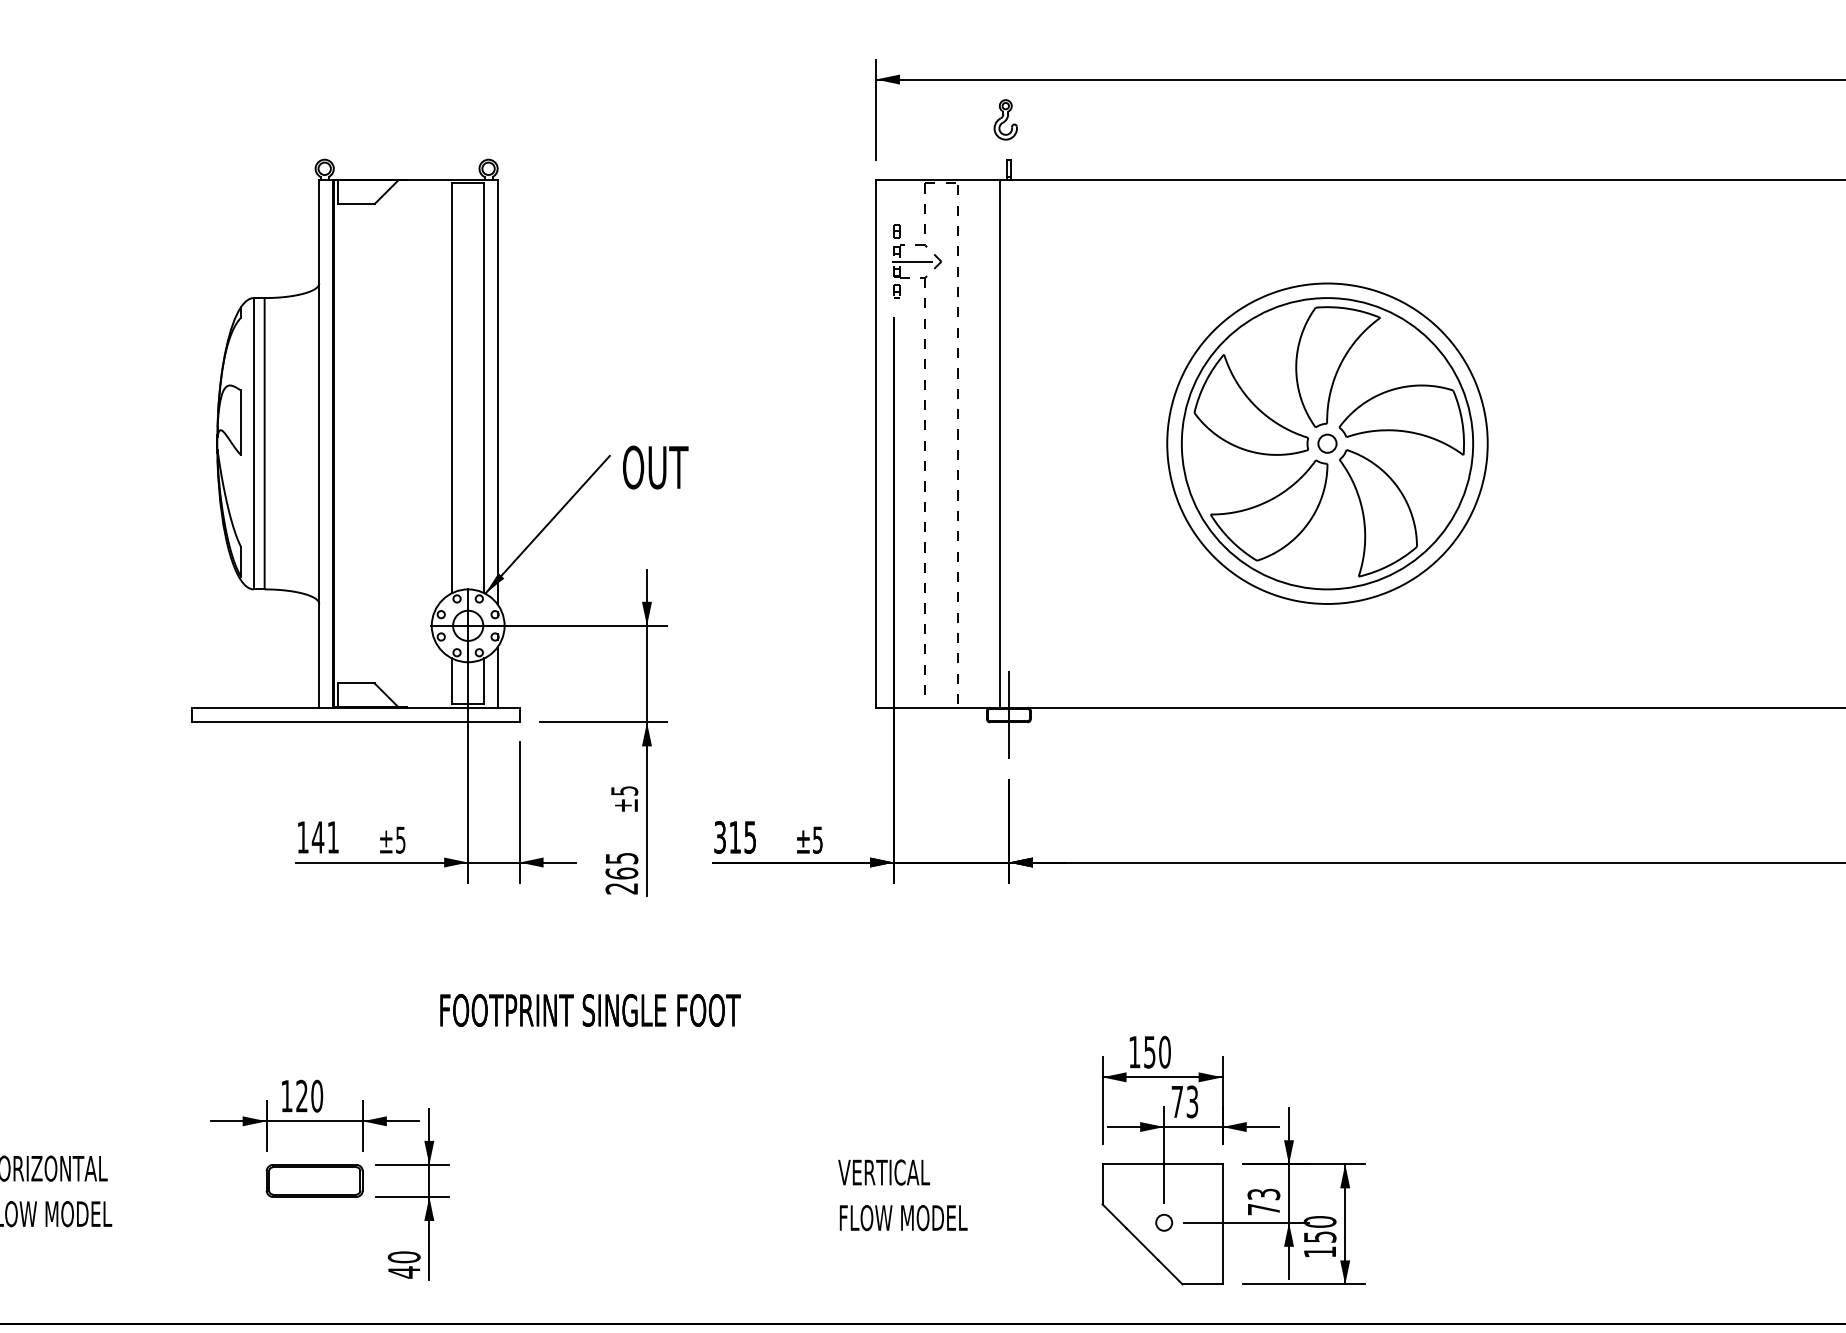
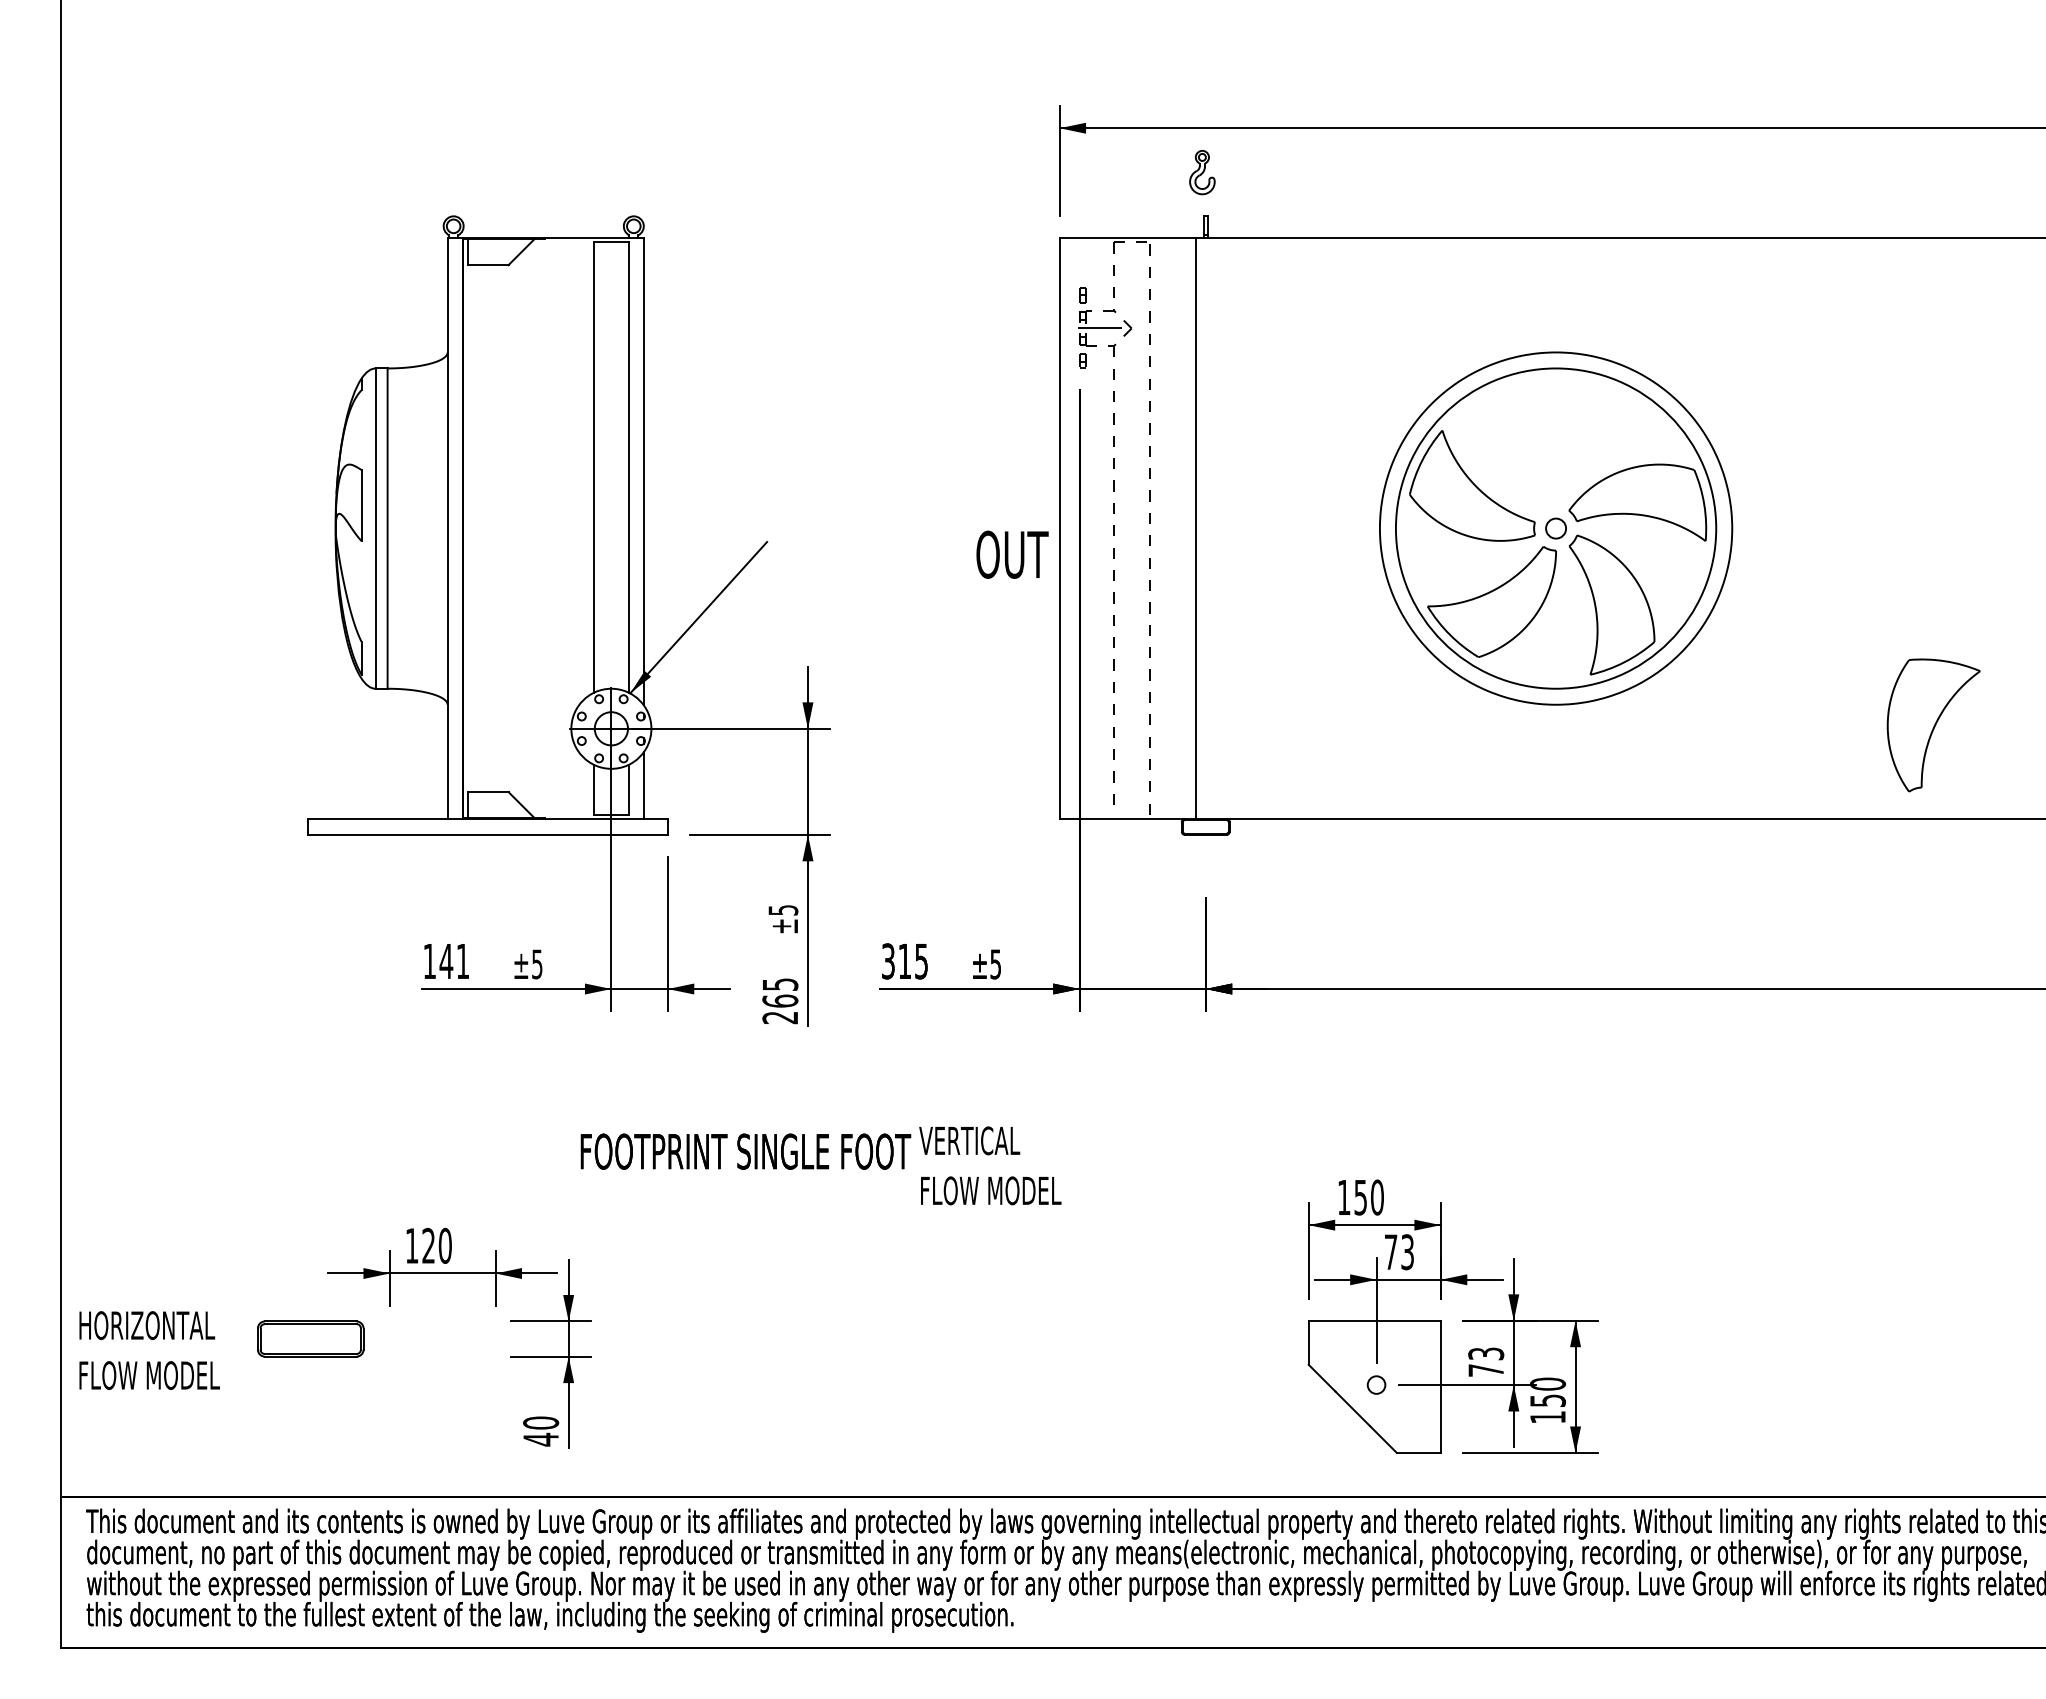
part: (1337, 367) -> (1933, 725), moved
text: (655, 467) -> (1012, 554), moved
line: (1008, 714) -> (1205, 826), removed
part: (314, 1180) -> (310, 1338), moved
text: (903, 1194) -> (990, 1165), moved

